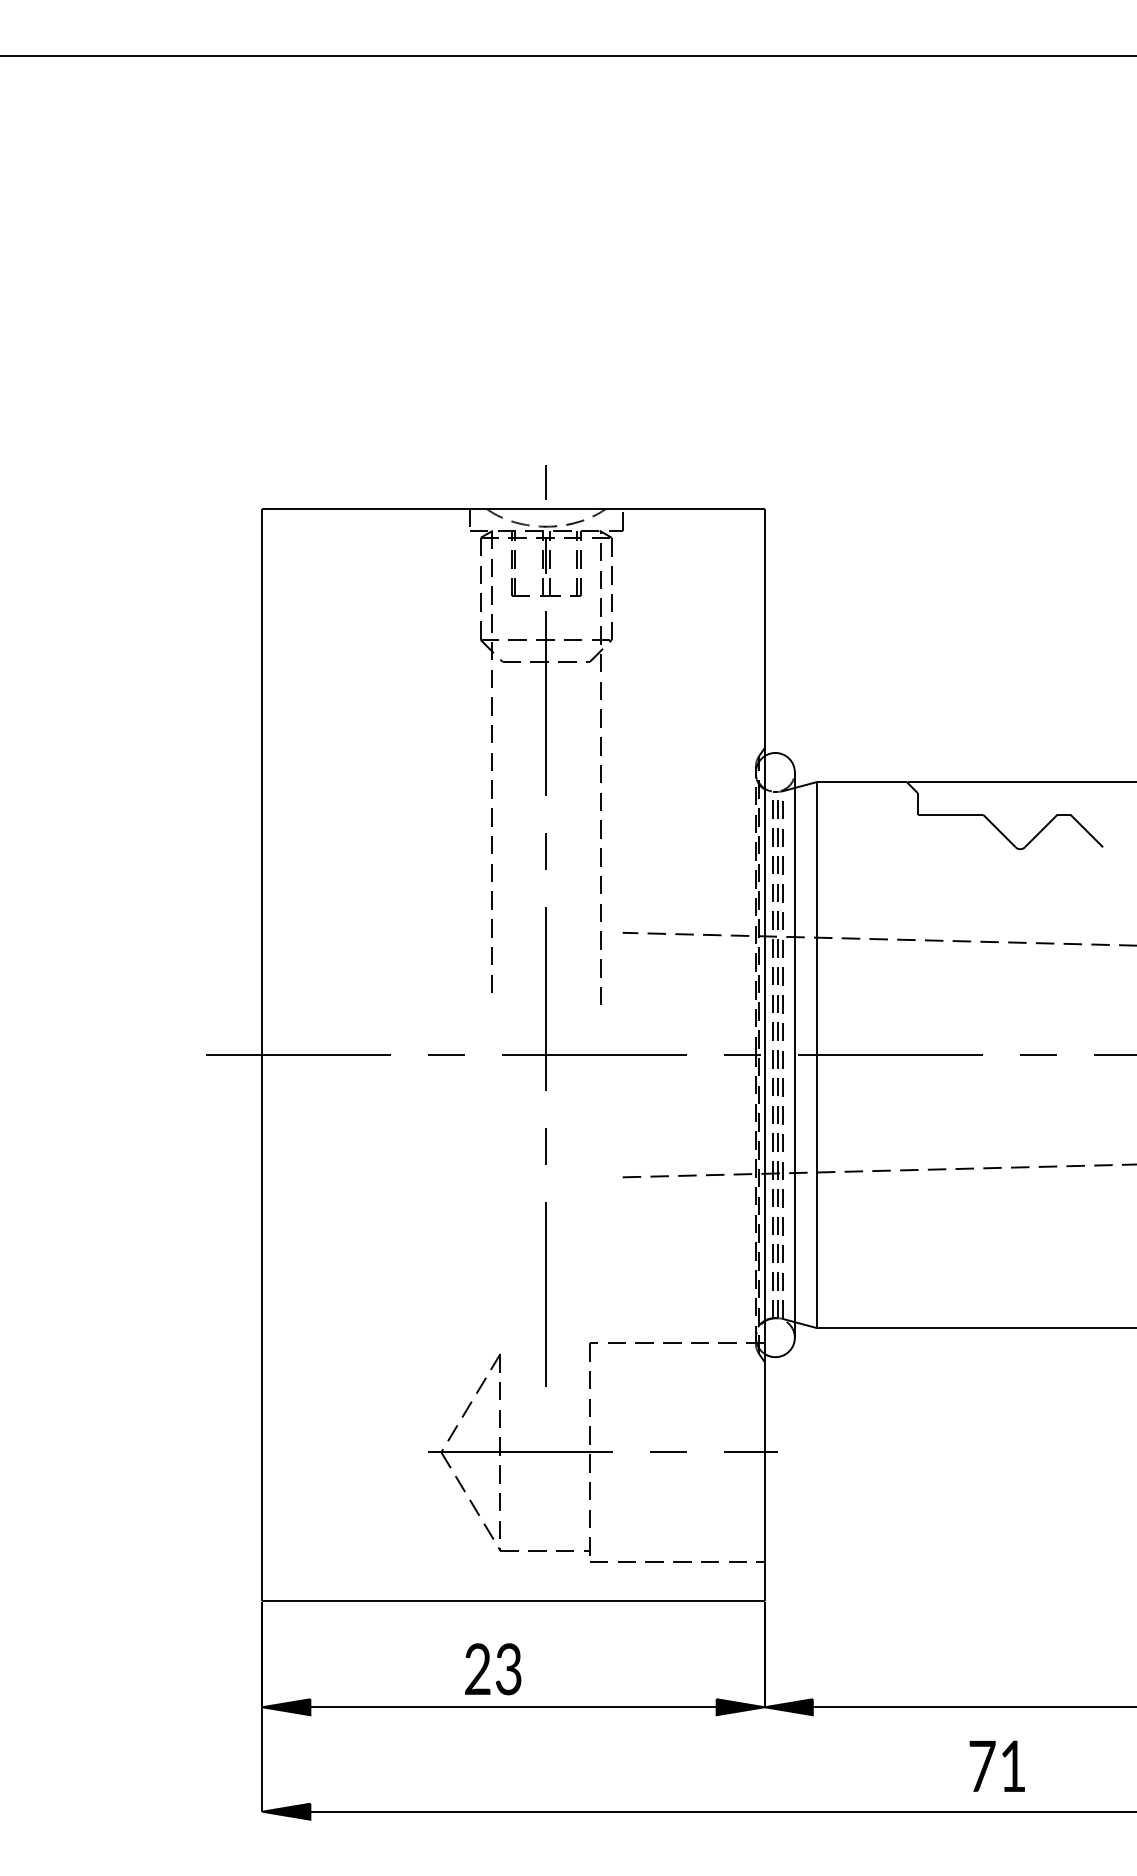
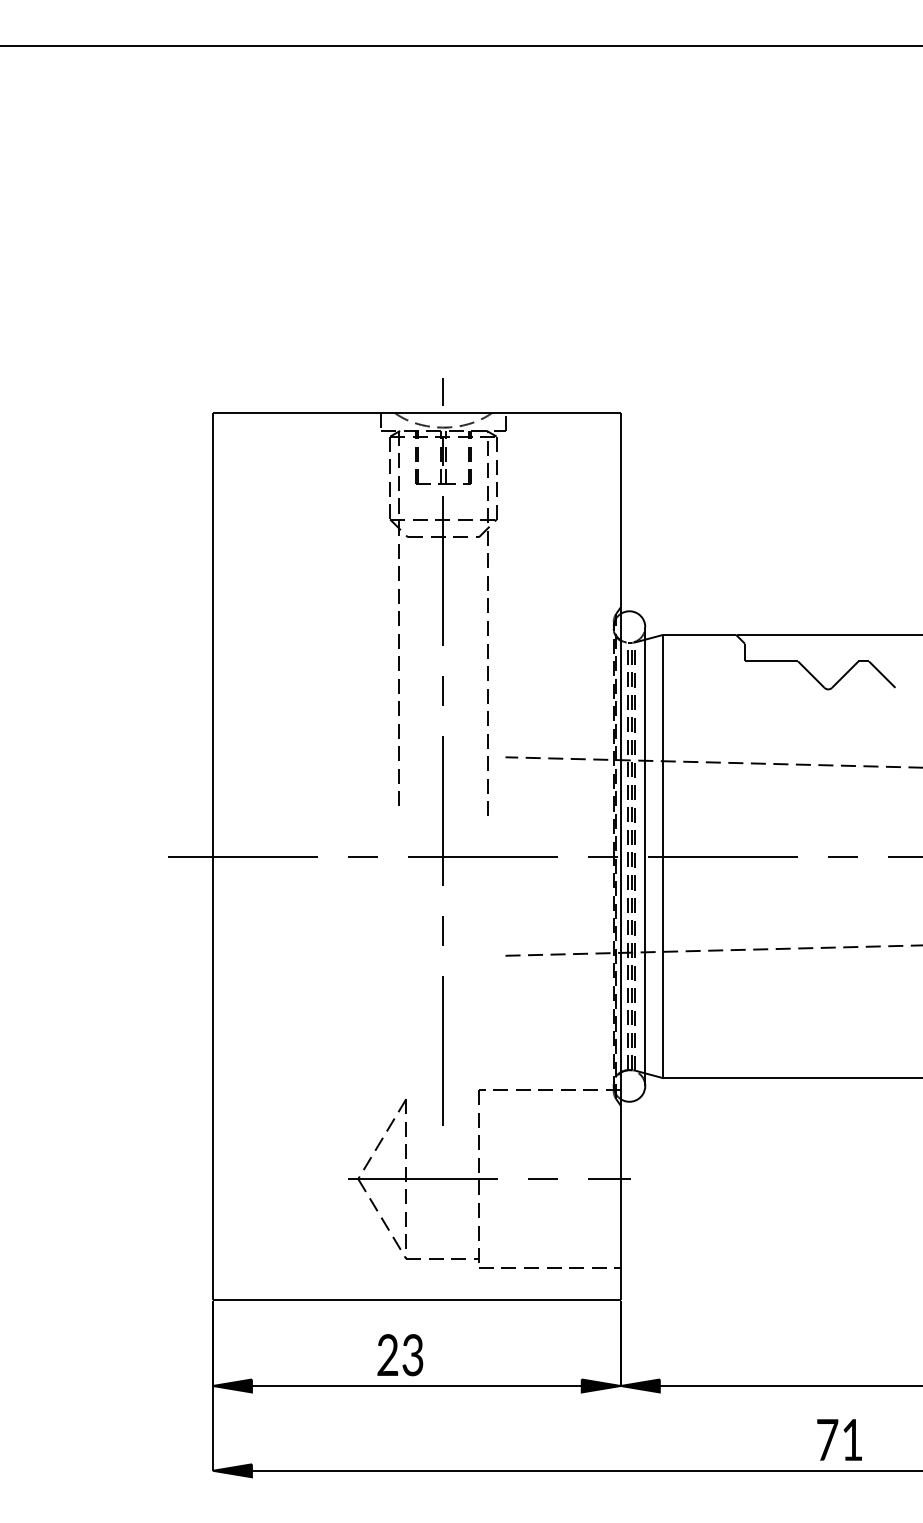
text: (997, 1765) -> (839, 1439), moved

